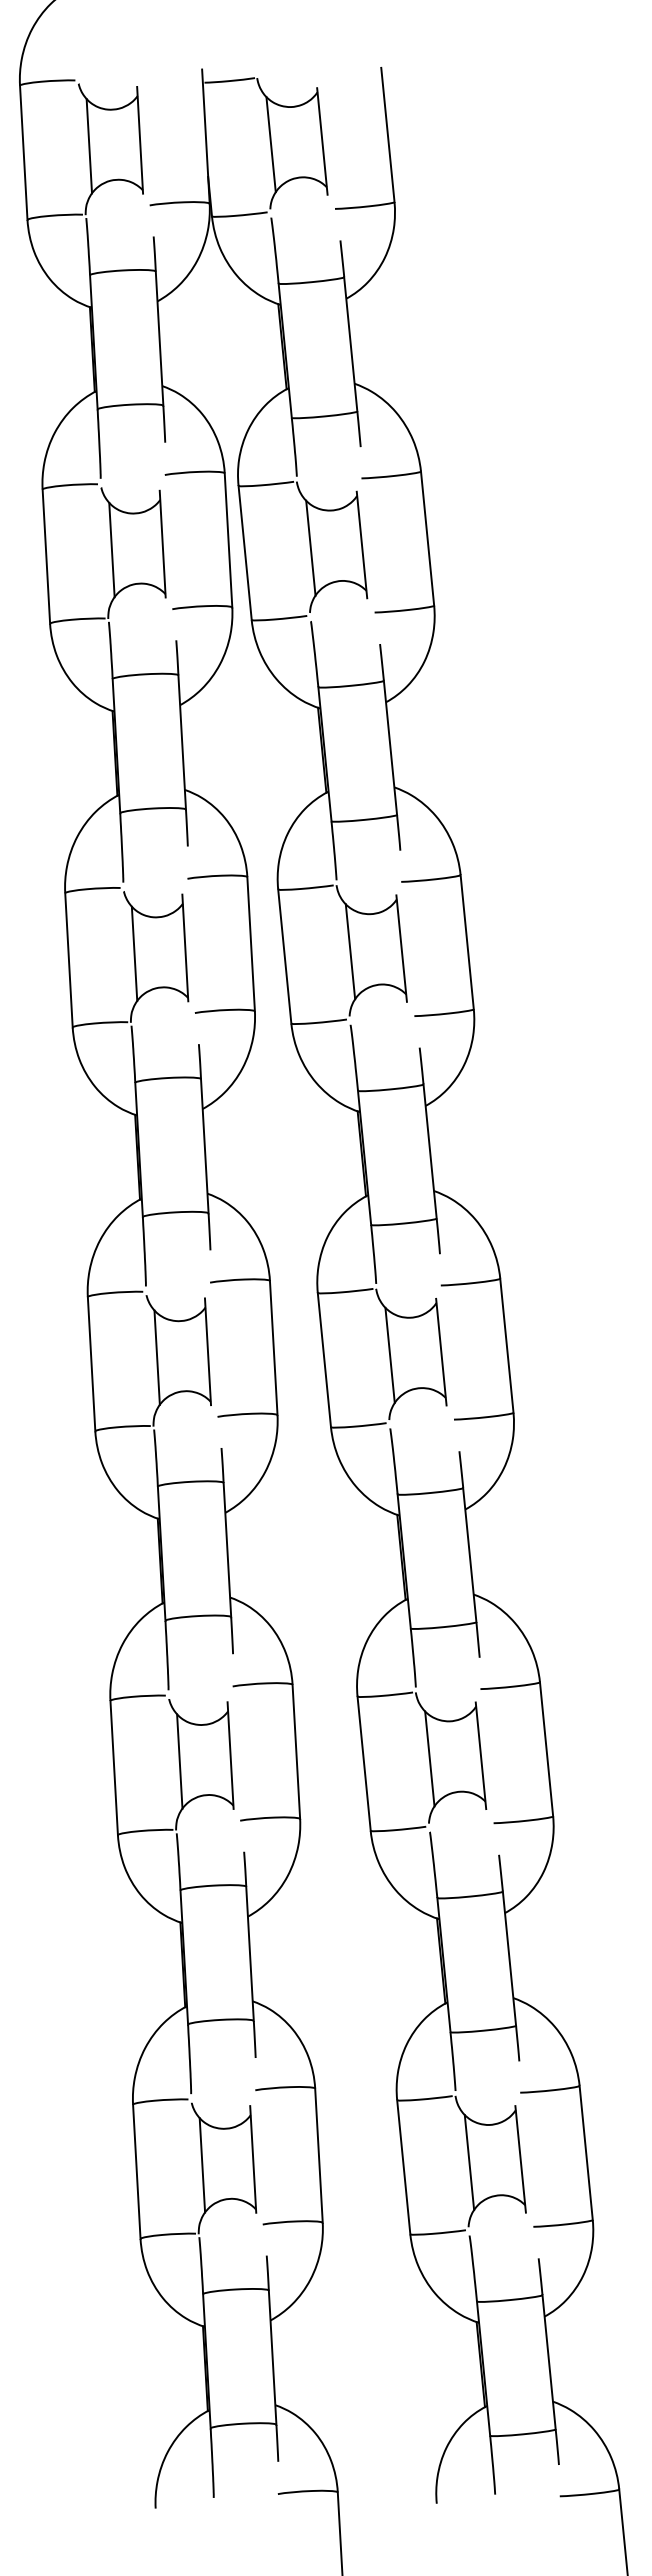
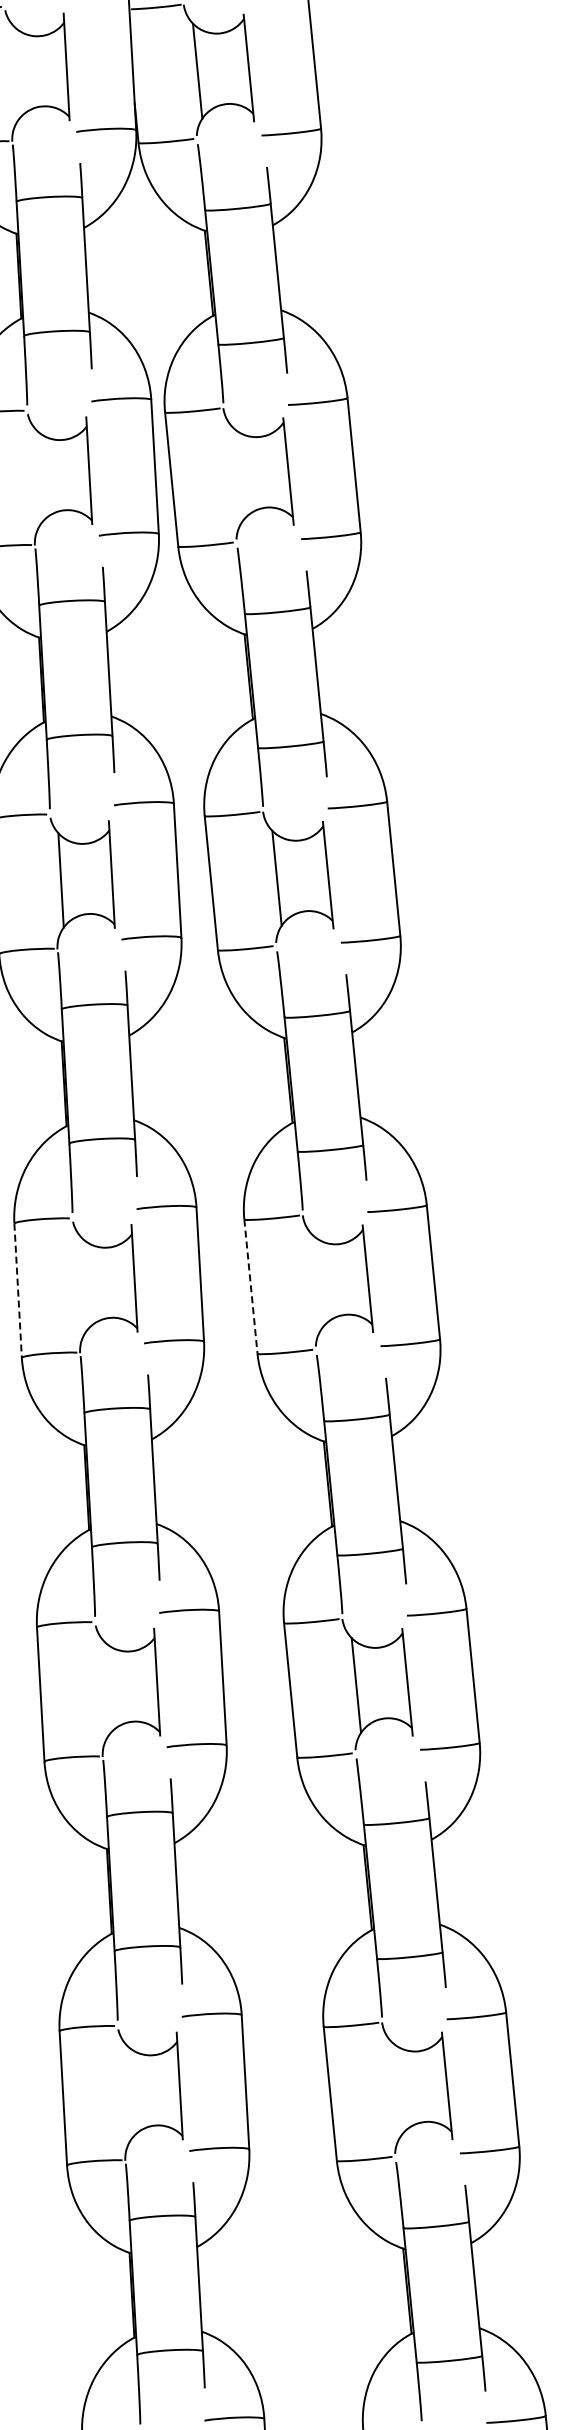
line: (89, 146) -> (16, 73), removed
line: (310, 547) -> (237, 474), removed
line: (111, 549) -> (38, 476), removed
line: (389, 1354) -> (316, 1281), removed
line: (156, 1357) -> (83, 1284), removed
line: (324, 1360) -> (251, 1287), solid -> dashed
line: (91, 1364) -> (18, 1291), solid -> dashed
line: (179, 1761) -> (106, 1688), removed
line: (469, 2162) -> (396, 2089), removed
line: (202, 2165) -> (129, 2092), removed

